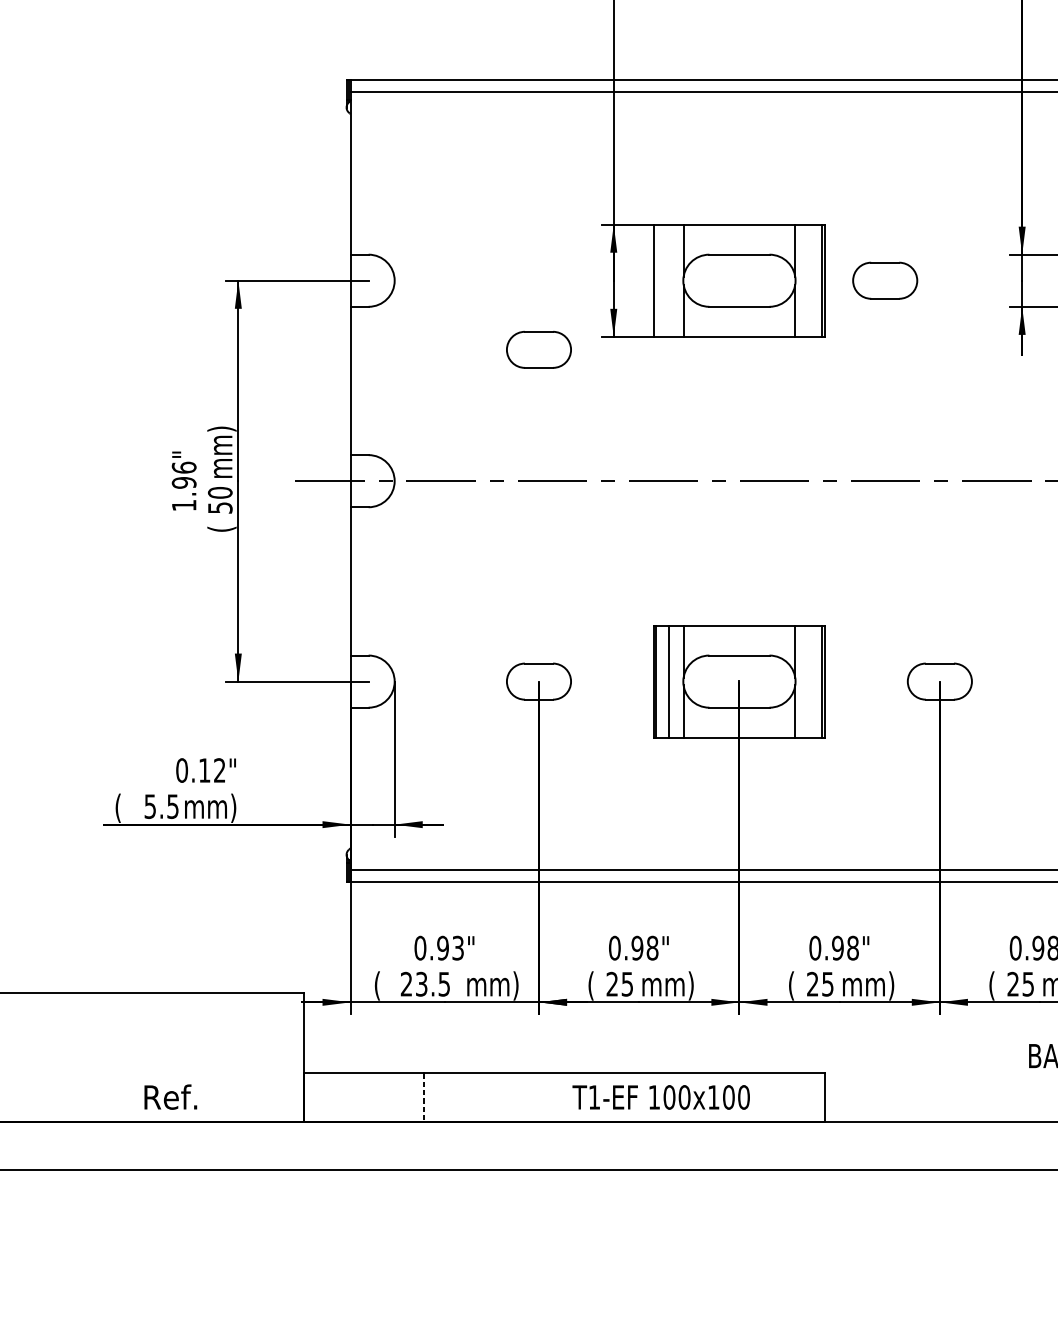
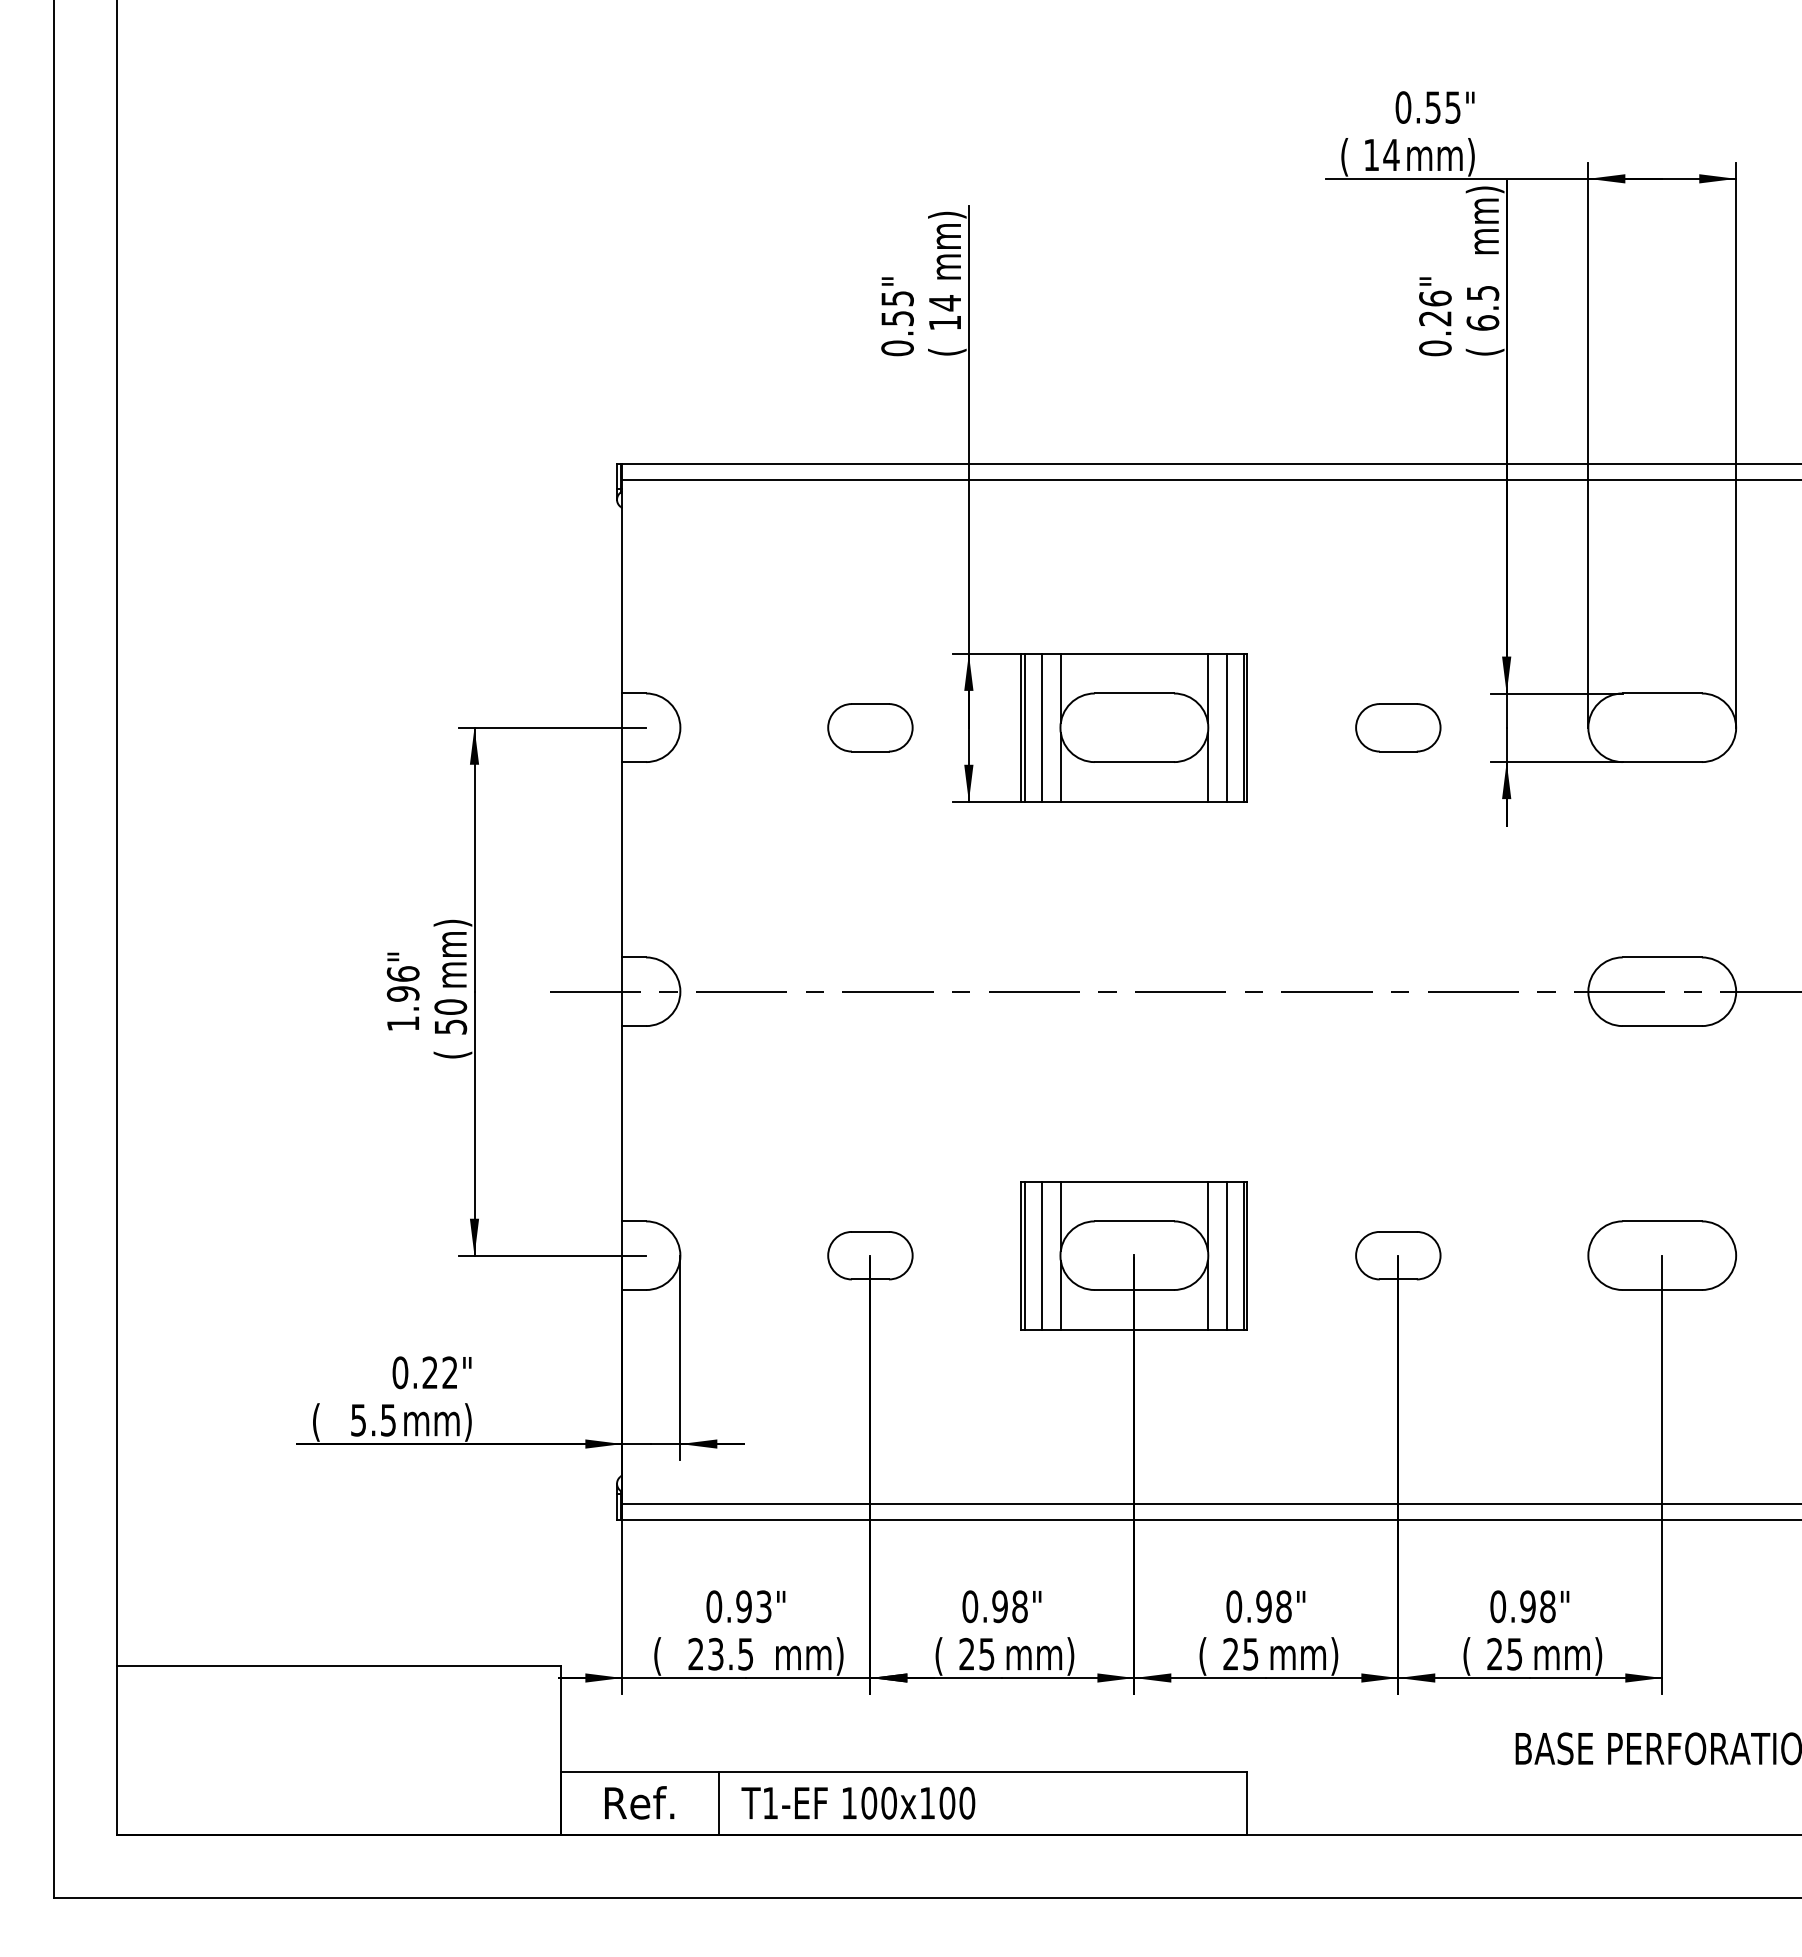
line: (656, 280) -> (1025, 727), added
line: (669, 280) -> (1042, 727), added
line: (809, 280) -> (1226, 727), added
part: (885, 280) -> (1398, 727), moved
part: (539, 349) -> (870, 727), moved
line: (809, 681) -> (1226, 1255), added
text: (204, 770) -> (429, 1372), 0.12" -> 0.22"
text: (170, 1096) -> (639, 1802), moved
text: (661, 1096) -> (858, 1802), moved
line: (423, 1097) -> (718, 1803), dashed -> solid

